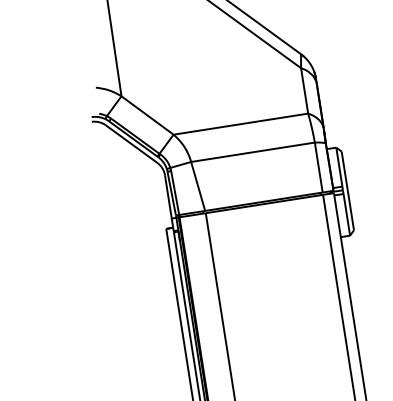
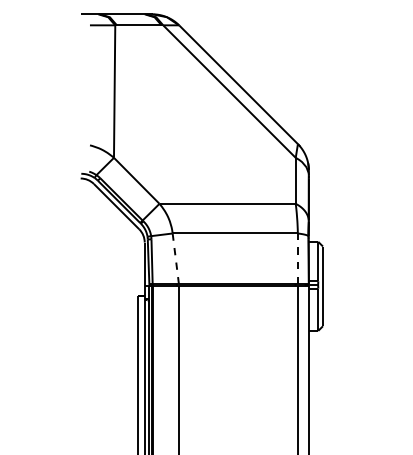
line: (318, 167) -> (297, 258), solid -> dashed
line: (197, 187) -> (175, 259), solid -> dashed

